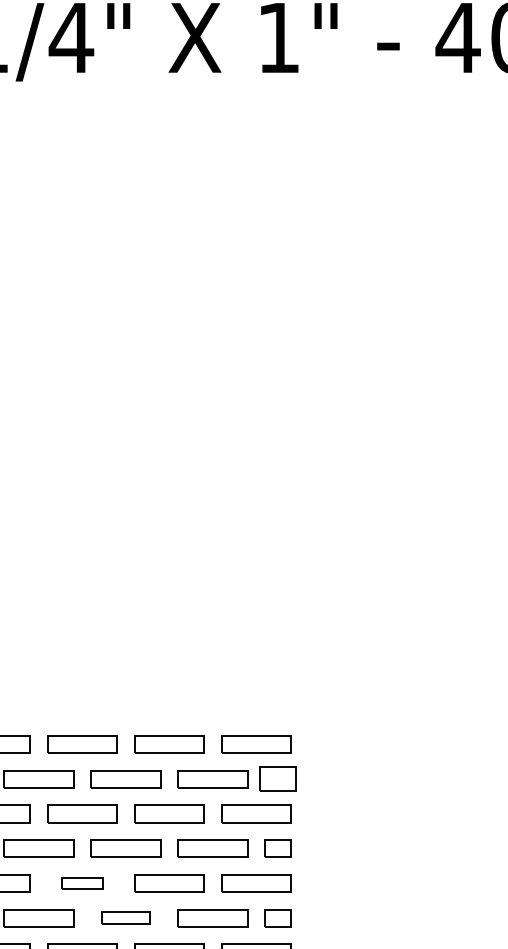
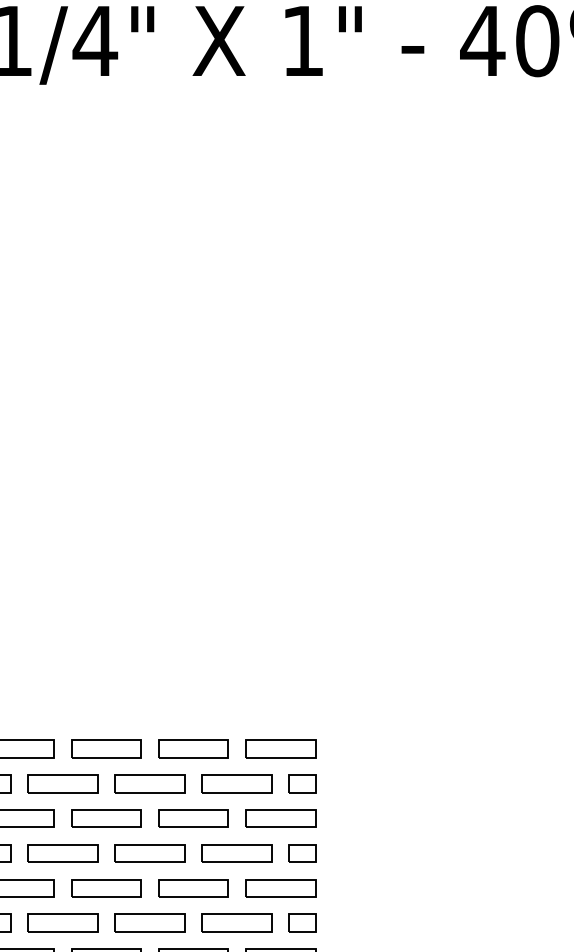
part: (278, 778) -> (302, 783), size x0.71
part: (82, 883) -> (106, 888), size x1.67
part: (125, 917) -> (149, 922), size x1.43

